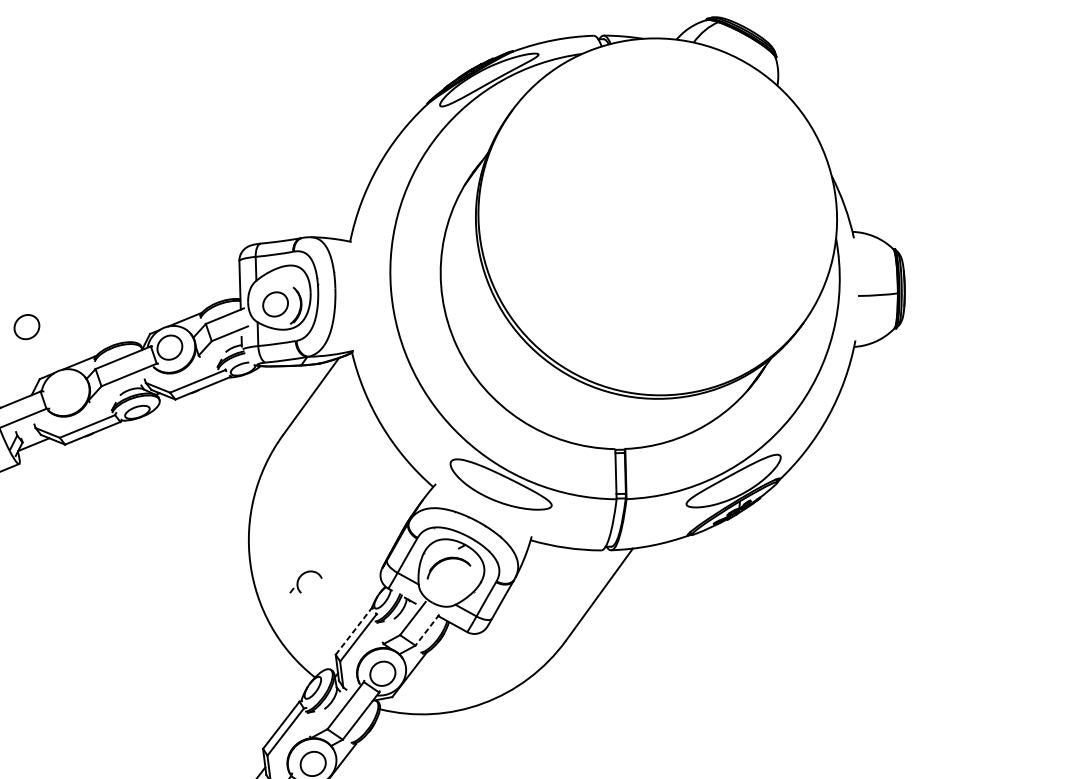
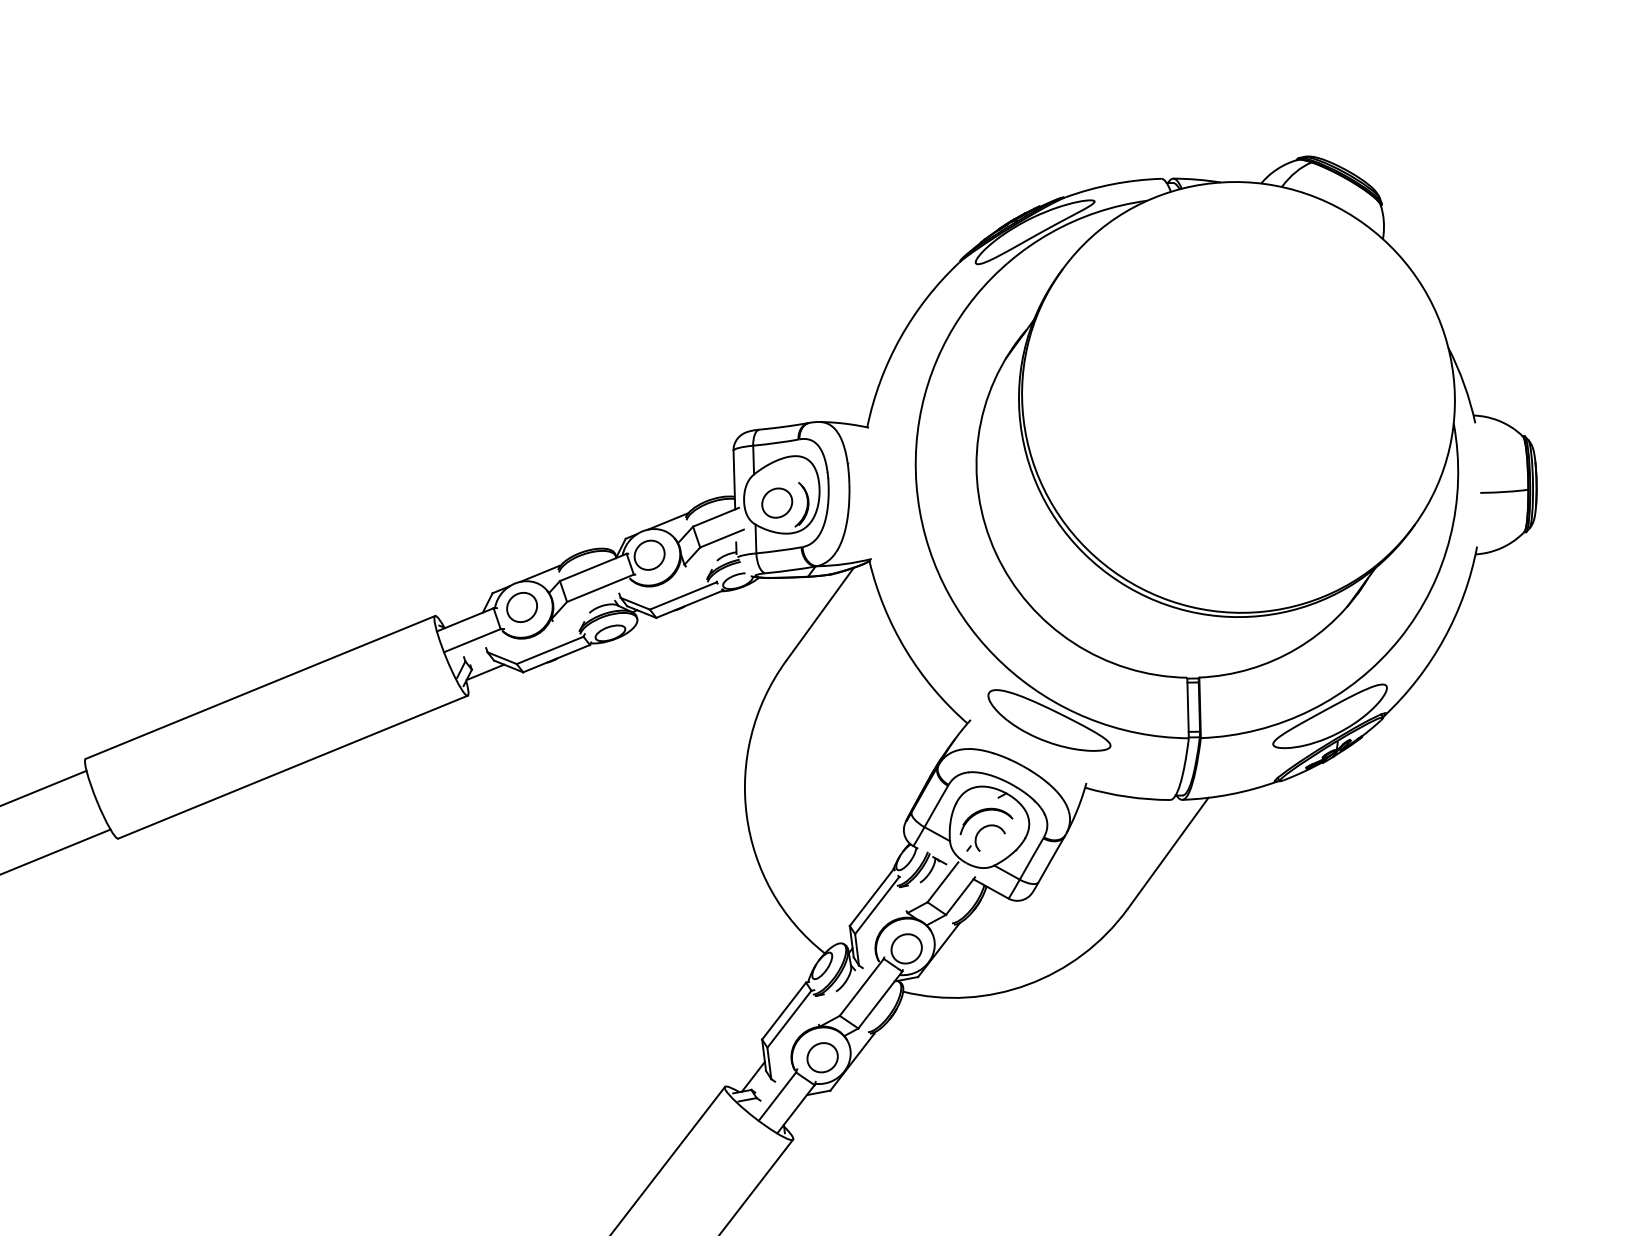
part: (26, 326) -> (521, 606), moved
part: (299, 578) -> (978, 834), moved
line: (427, 630) -> (960, 896), dashed -> solid
line: (353, 631) -> (871, 897), dashed -> solid

